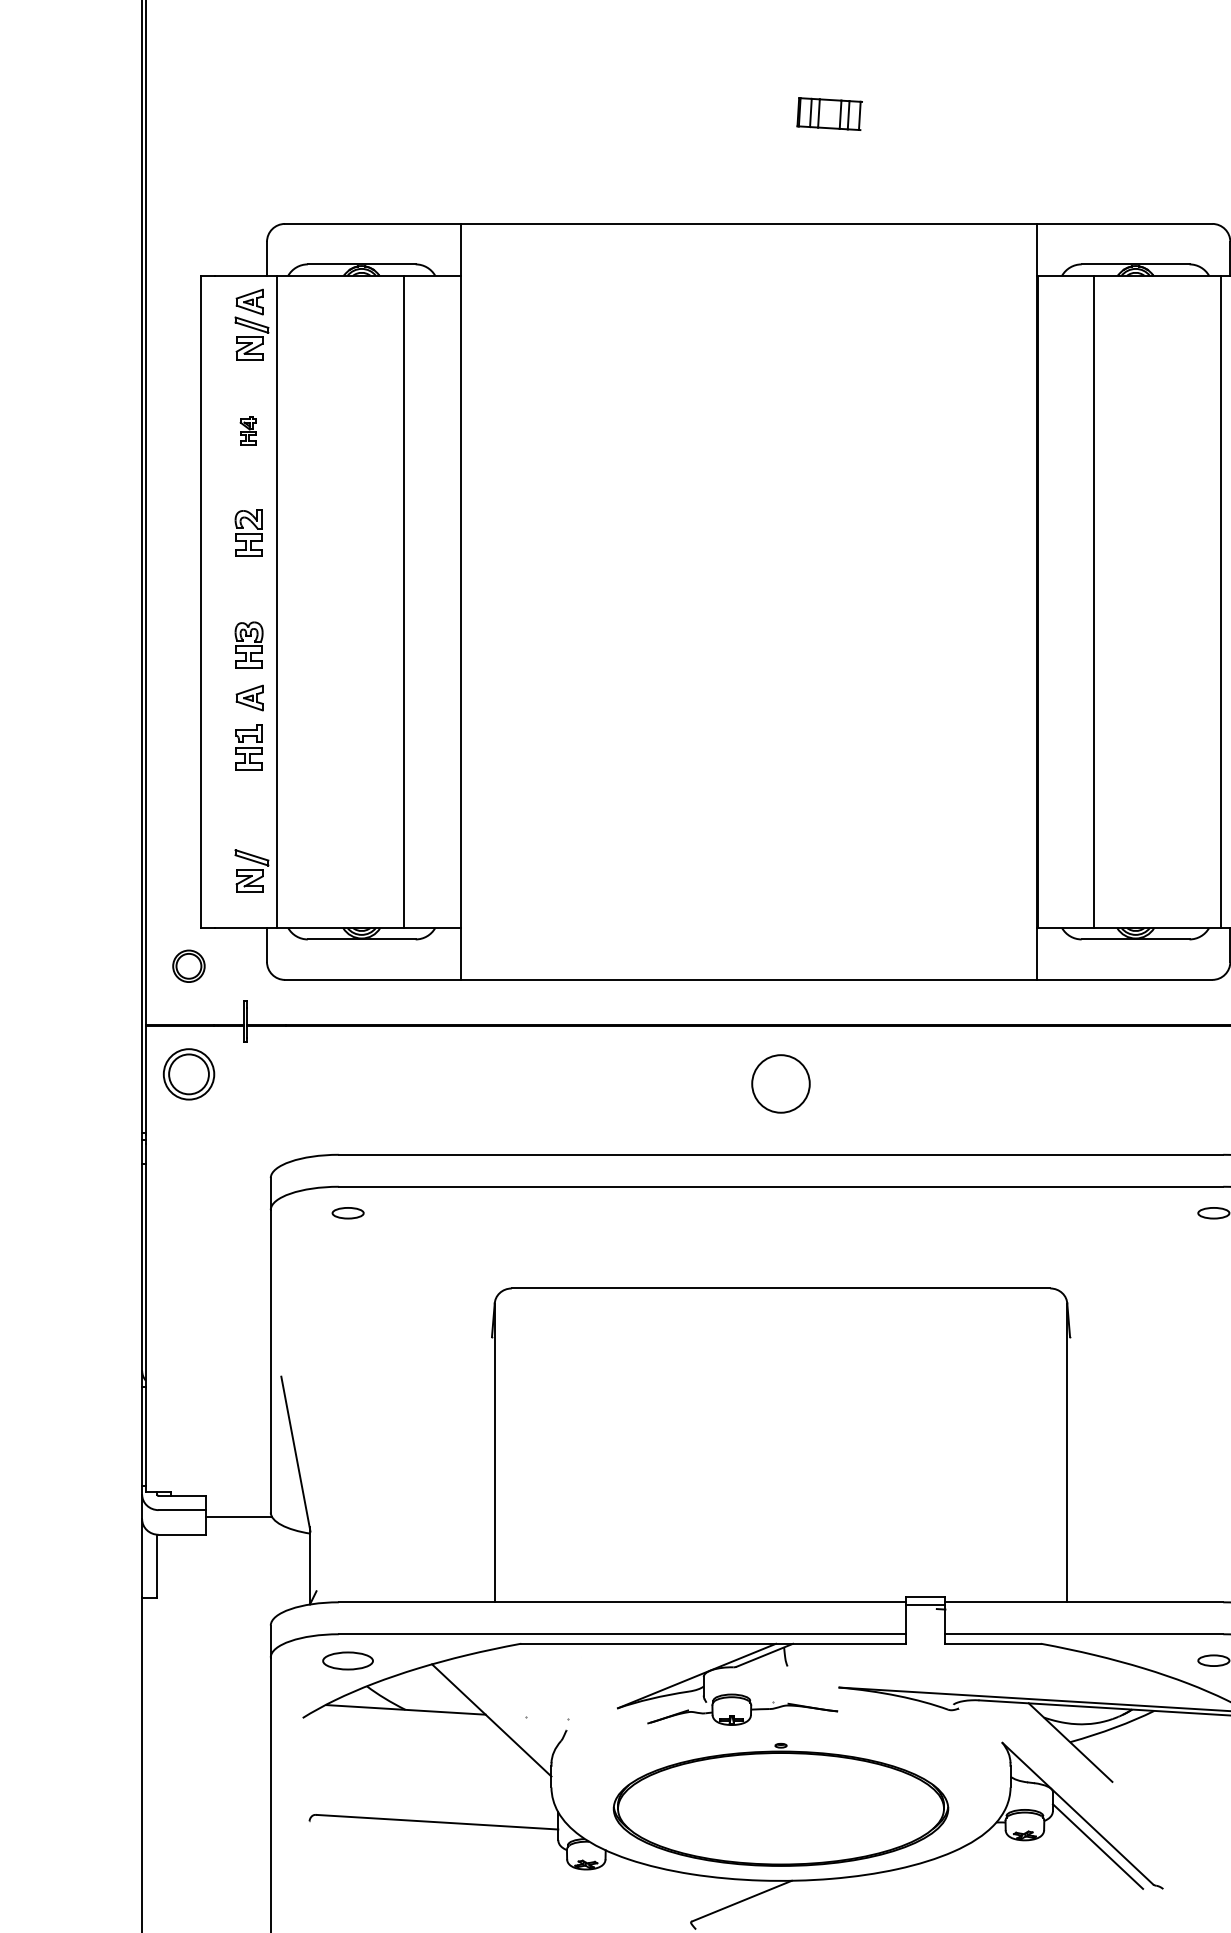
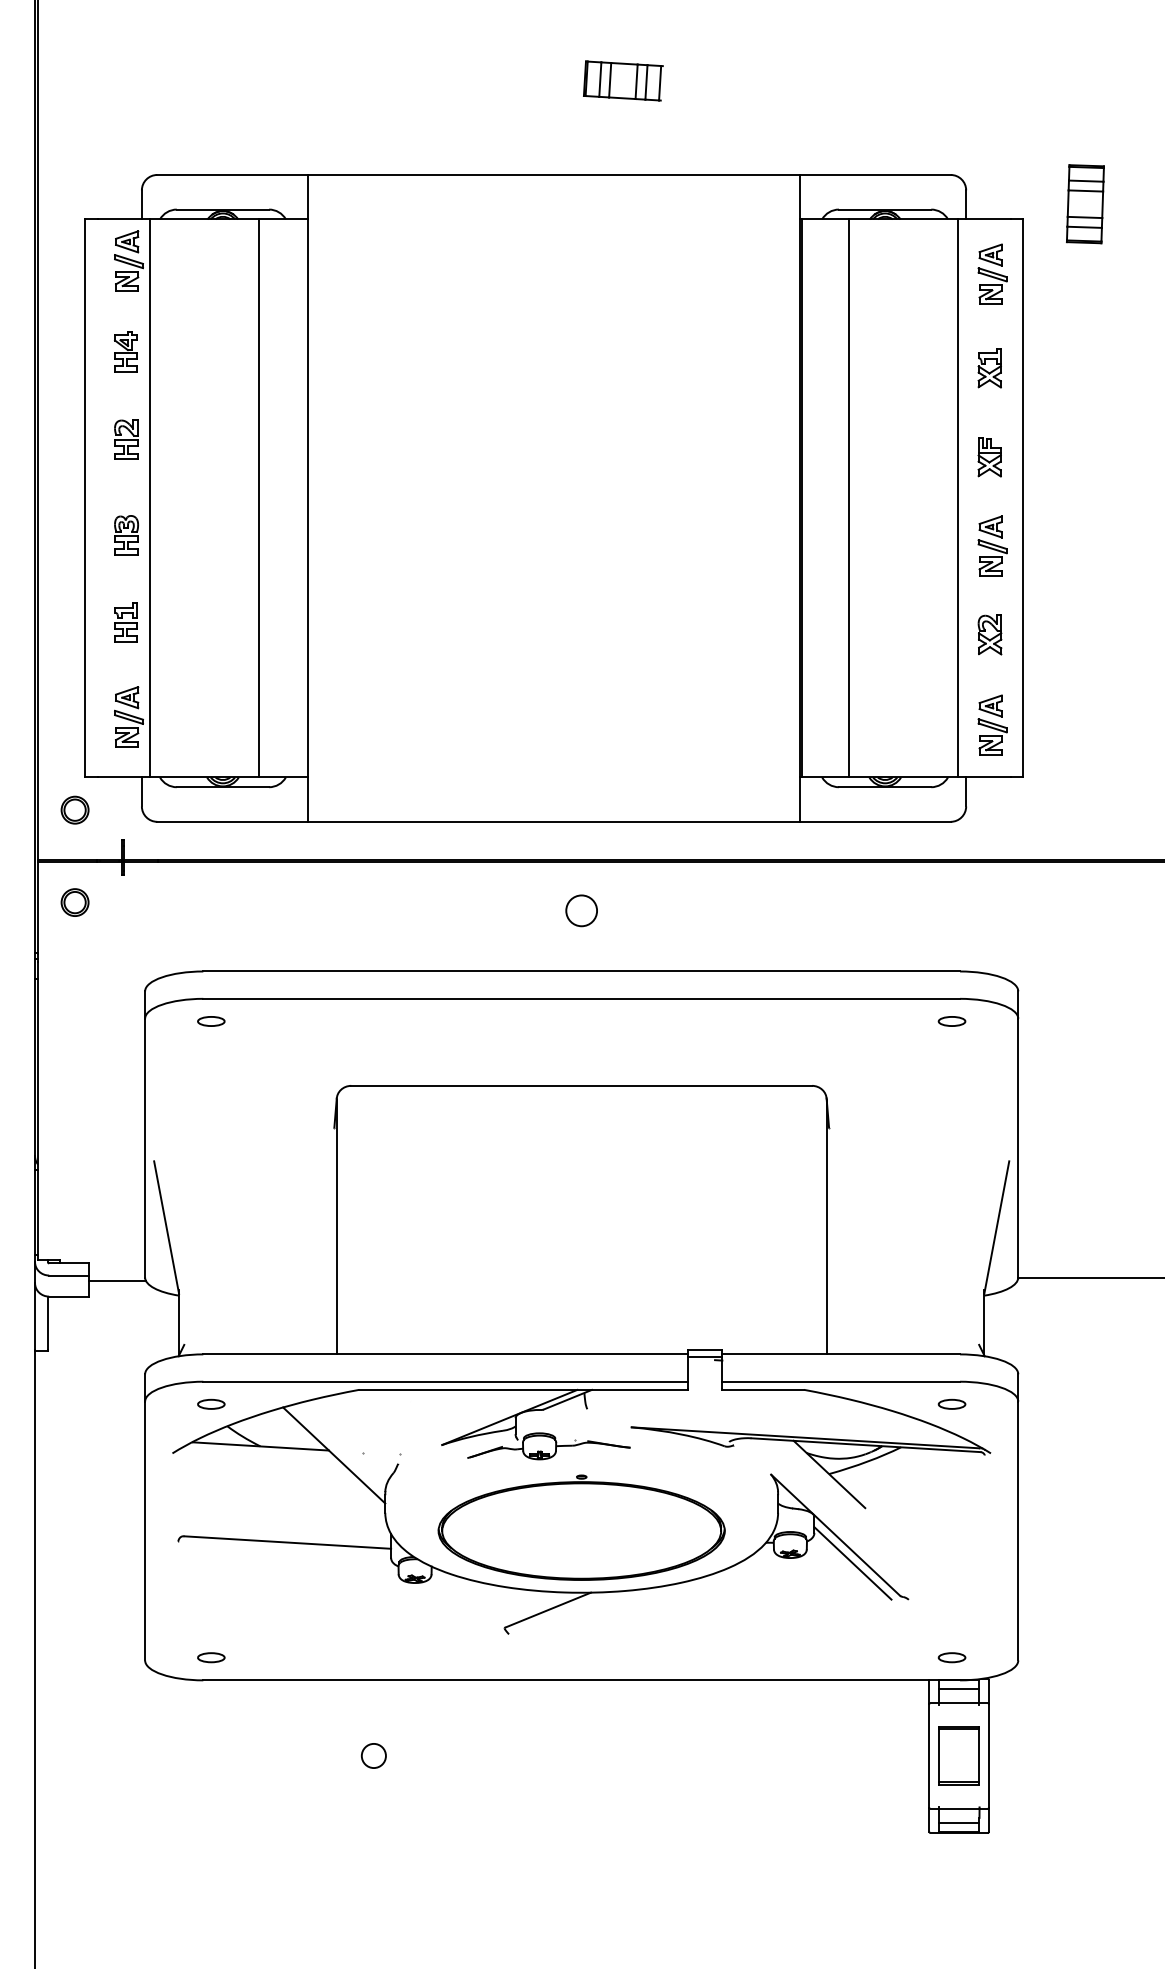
part: (829, 113) -> (623, 80), size x1.43
part: (247, 430) -> (125, 351), size x1.67
part: (250, 697) -> (127, 697), moved
part: (188, 1074) -> (74, 902), size x0.62
circle: (780, 1083) -> (581, 910), size x0.62
part: (348, 1659) -> (211, 1403), size x0.62

